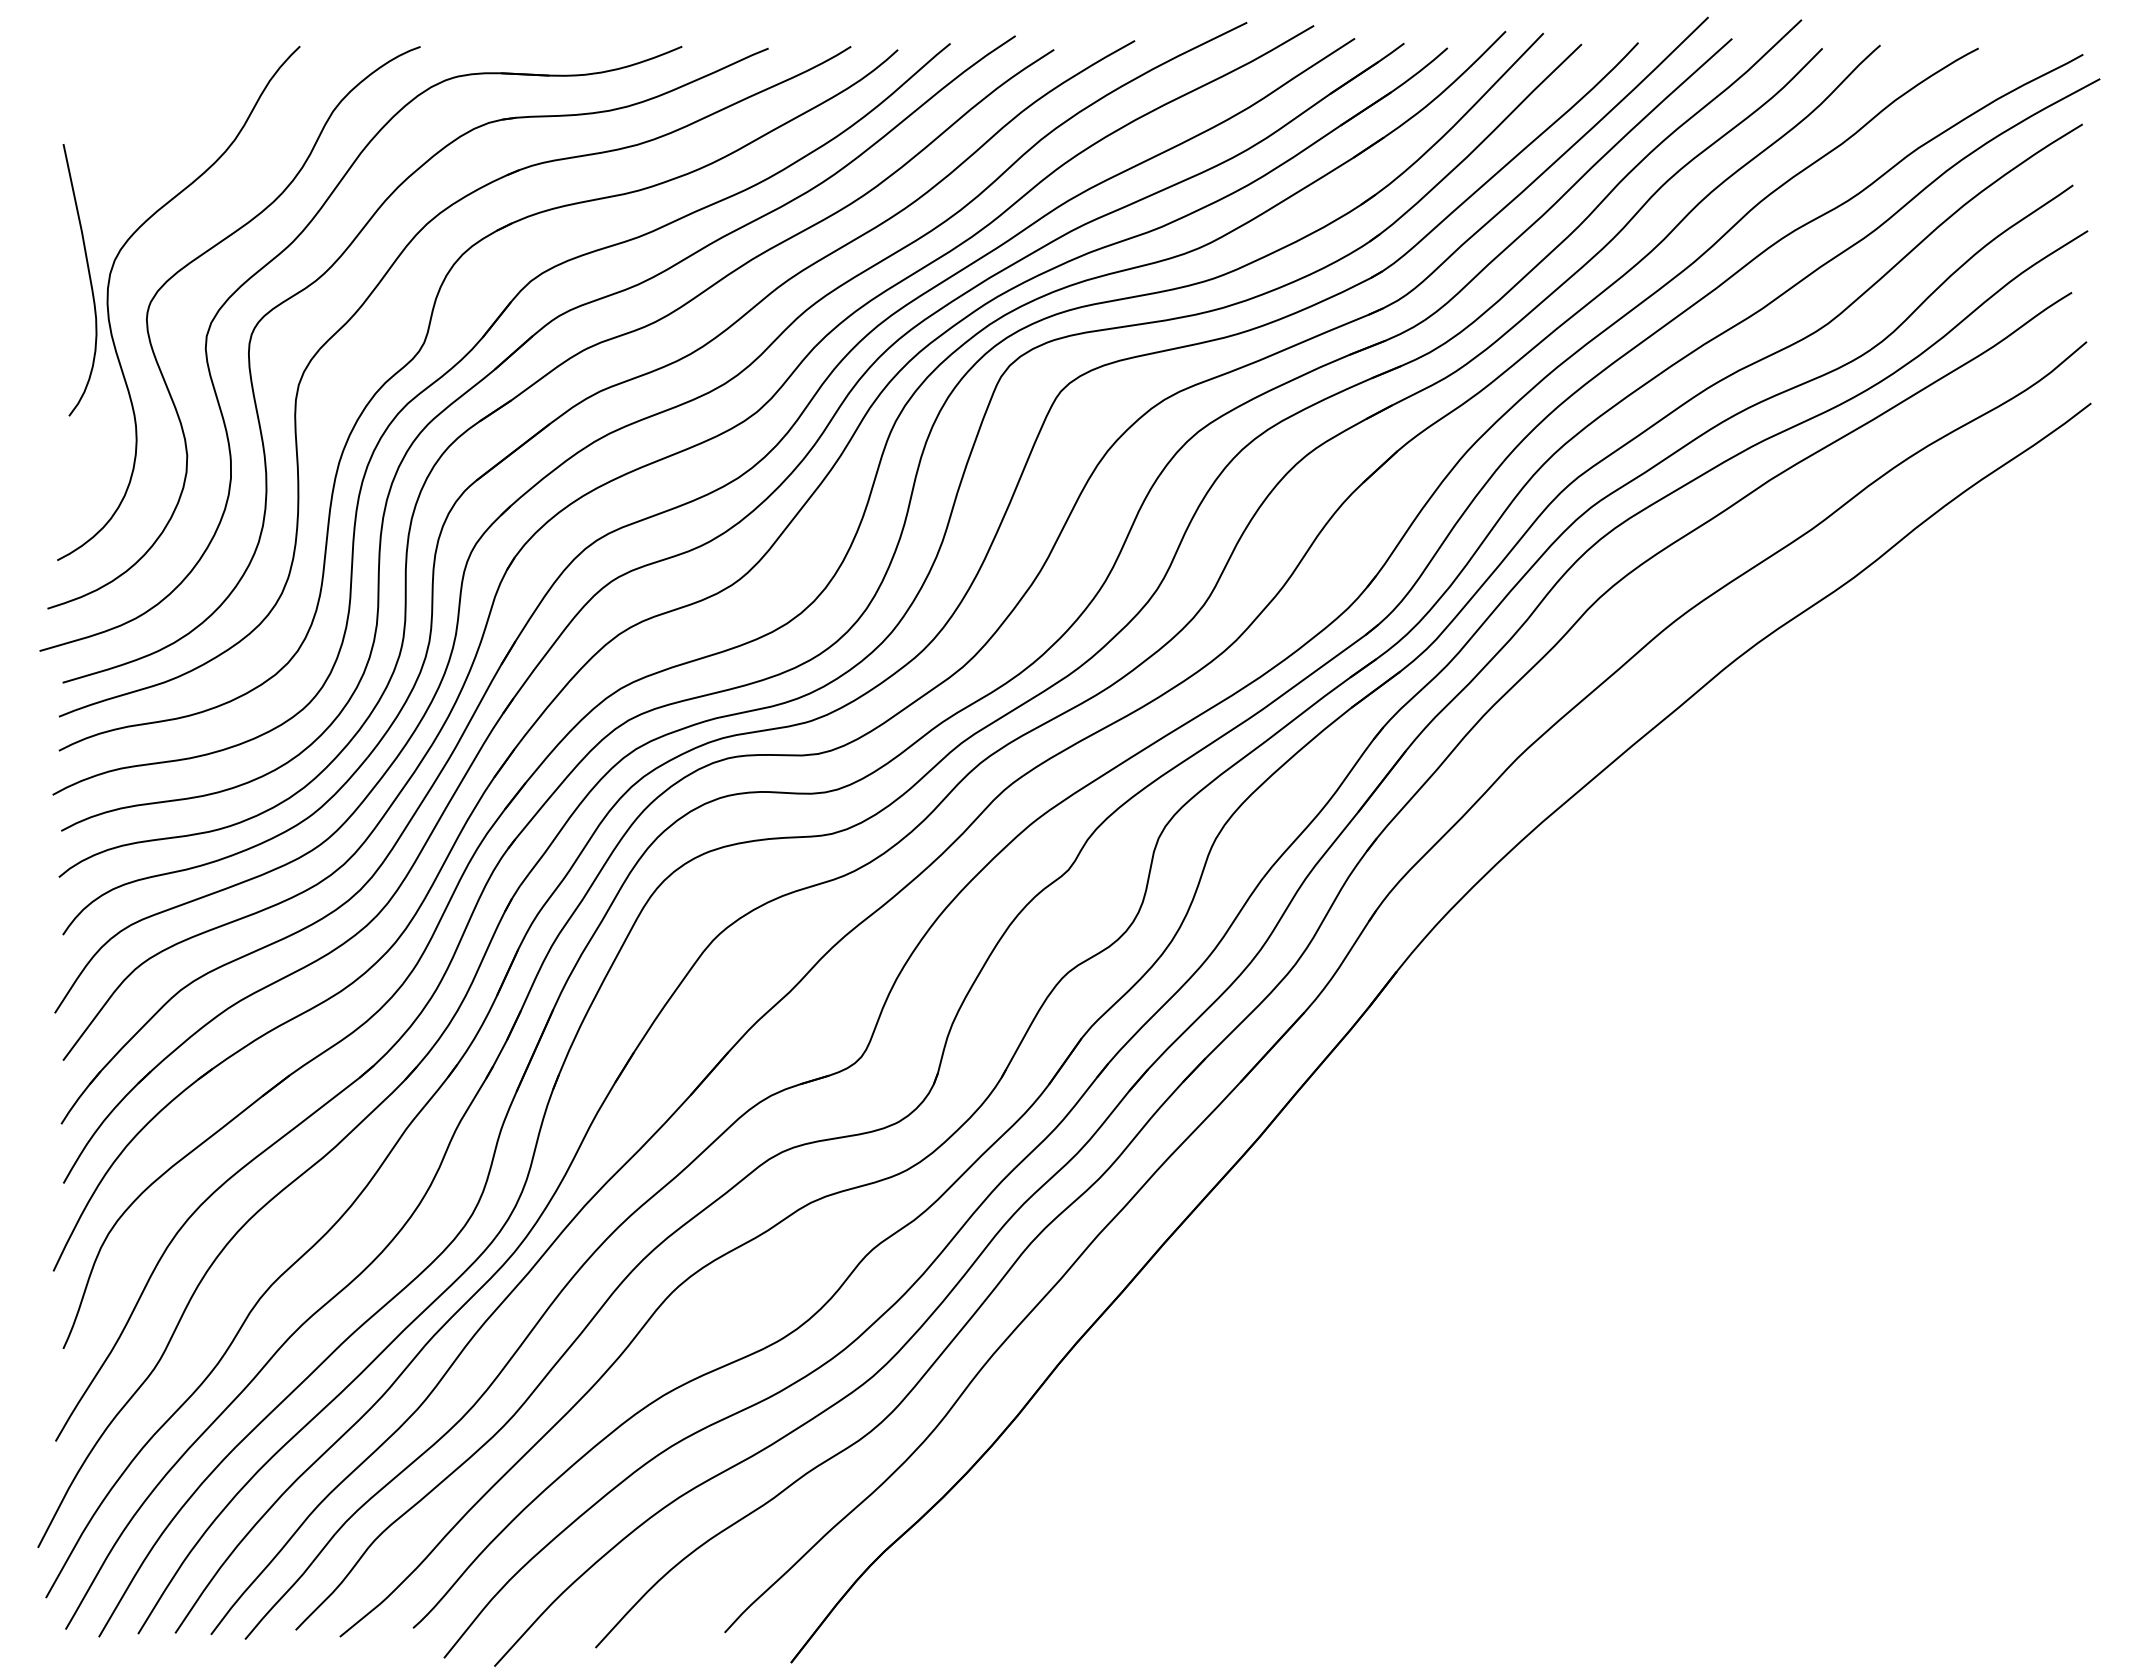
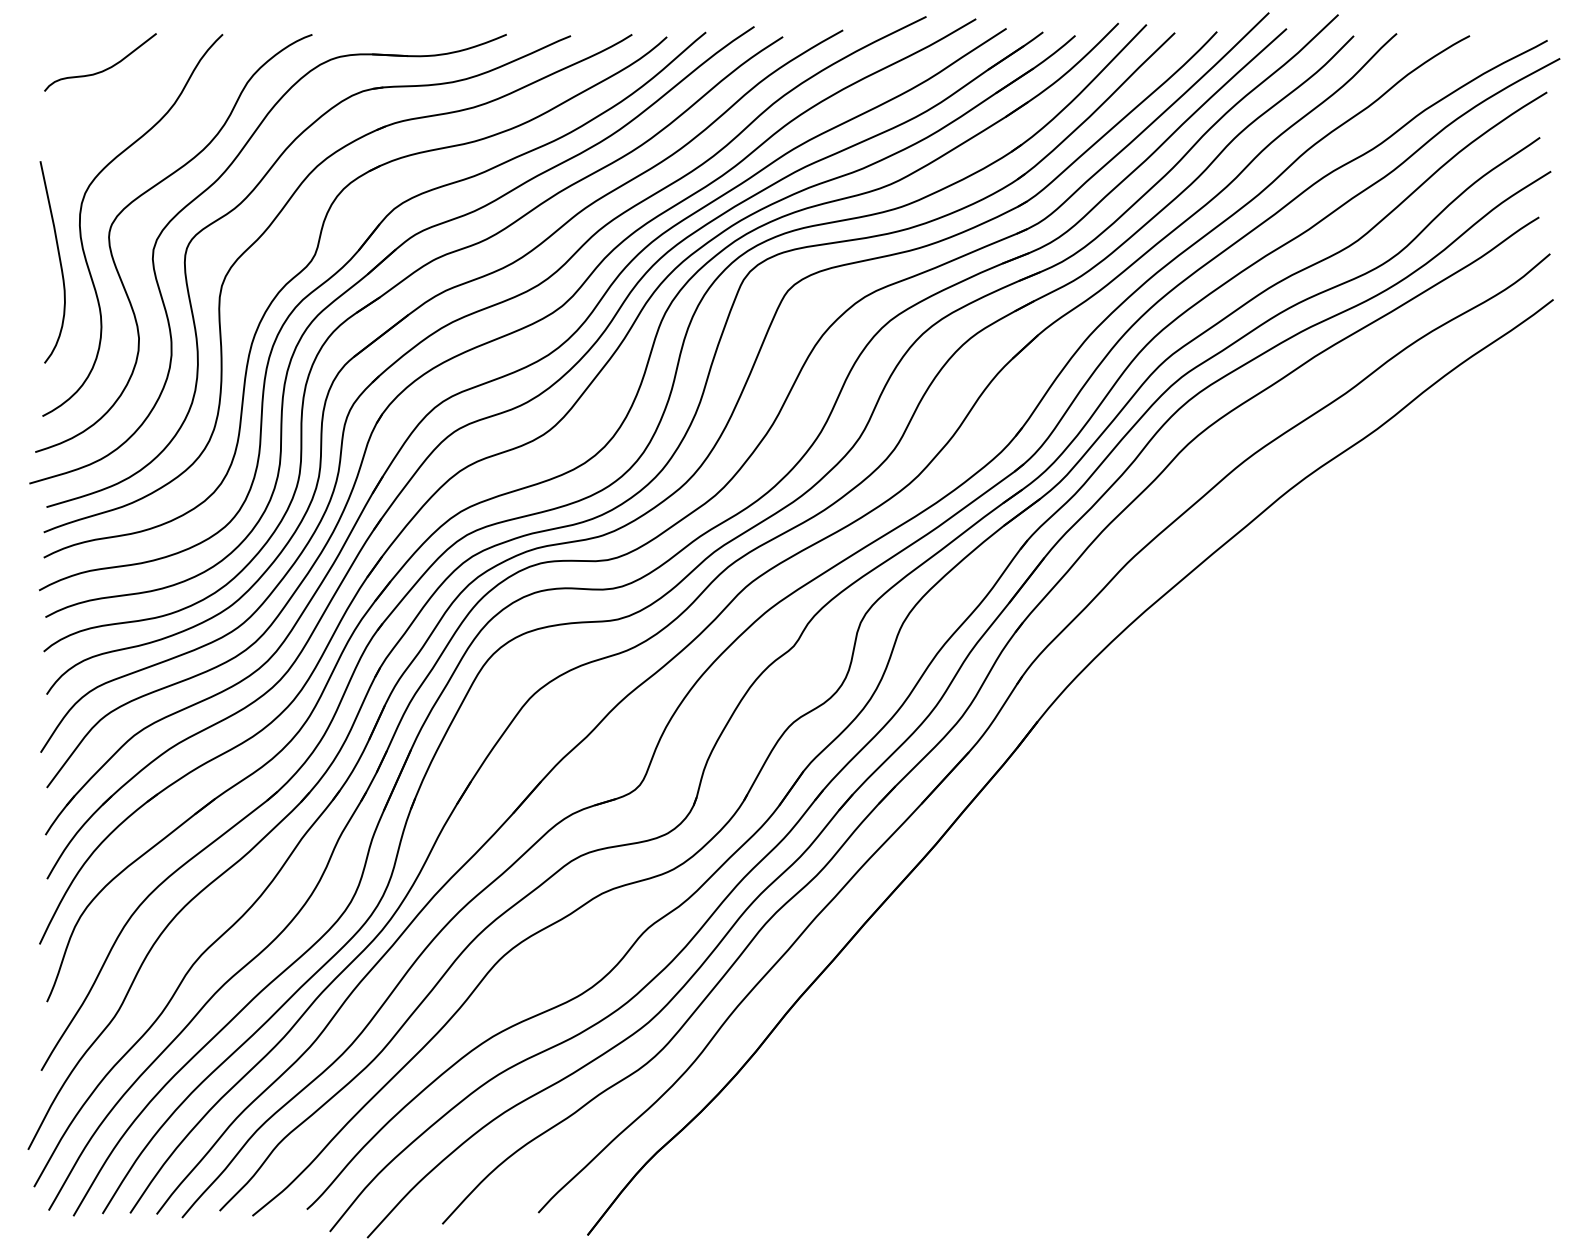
curve: (141, 93) -> (105, 69), added
curve: (89, 280) -> (59, 262), moved

